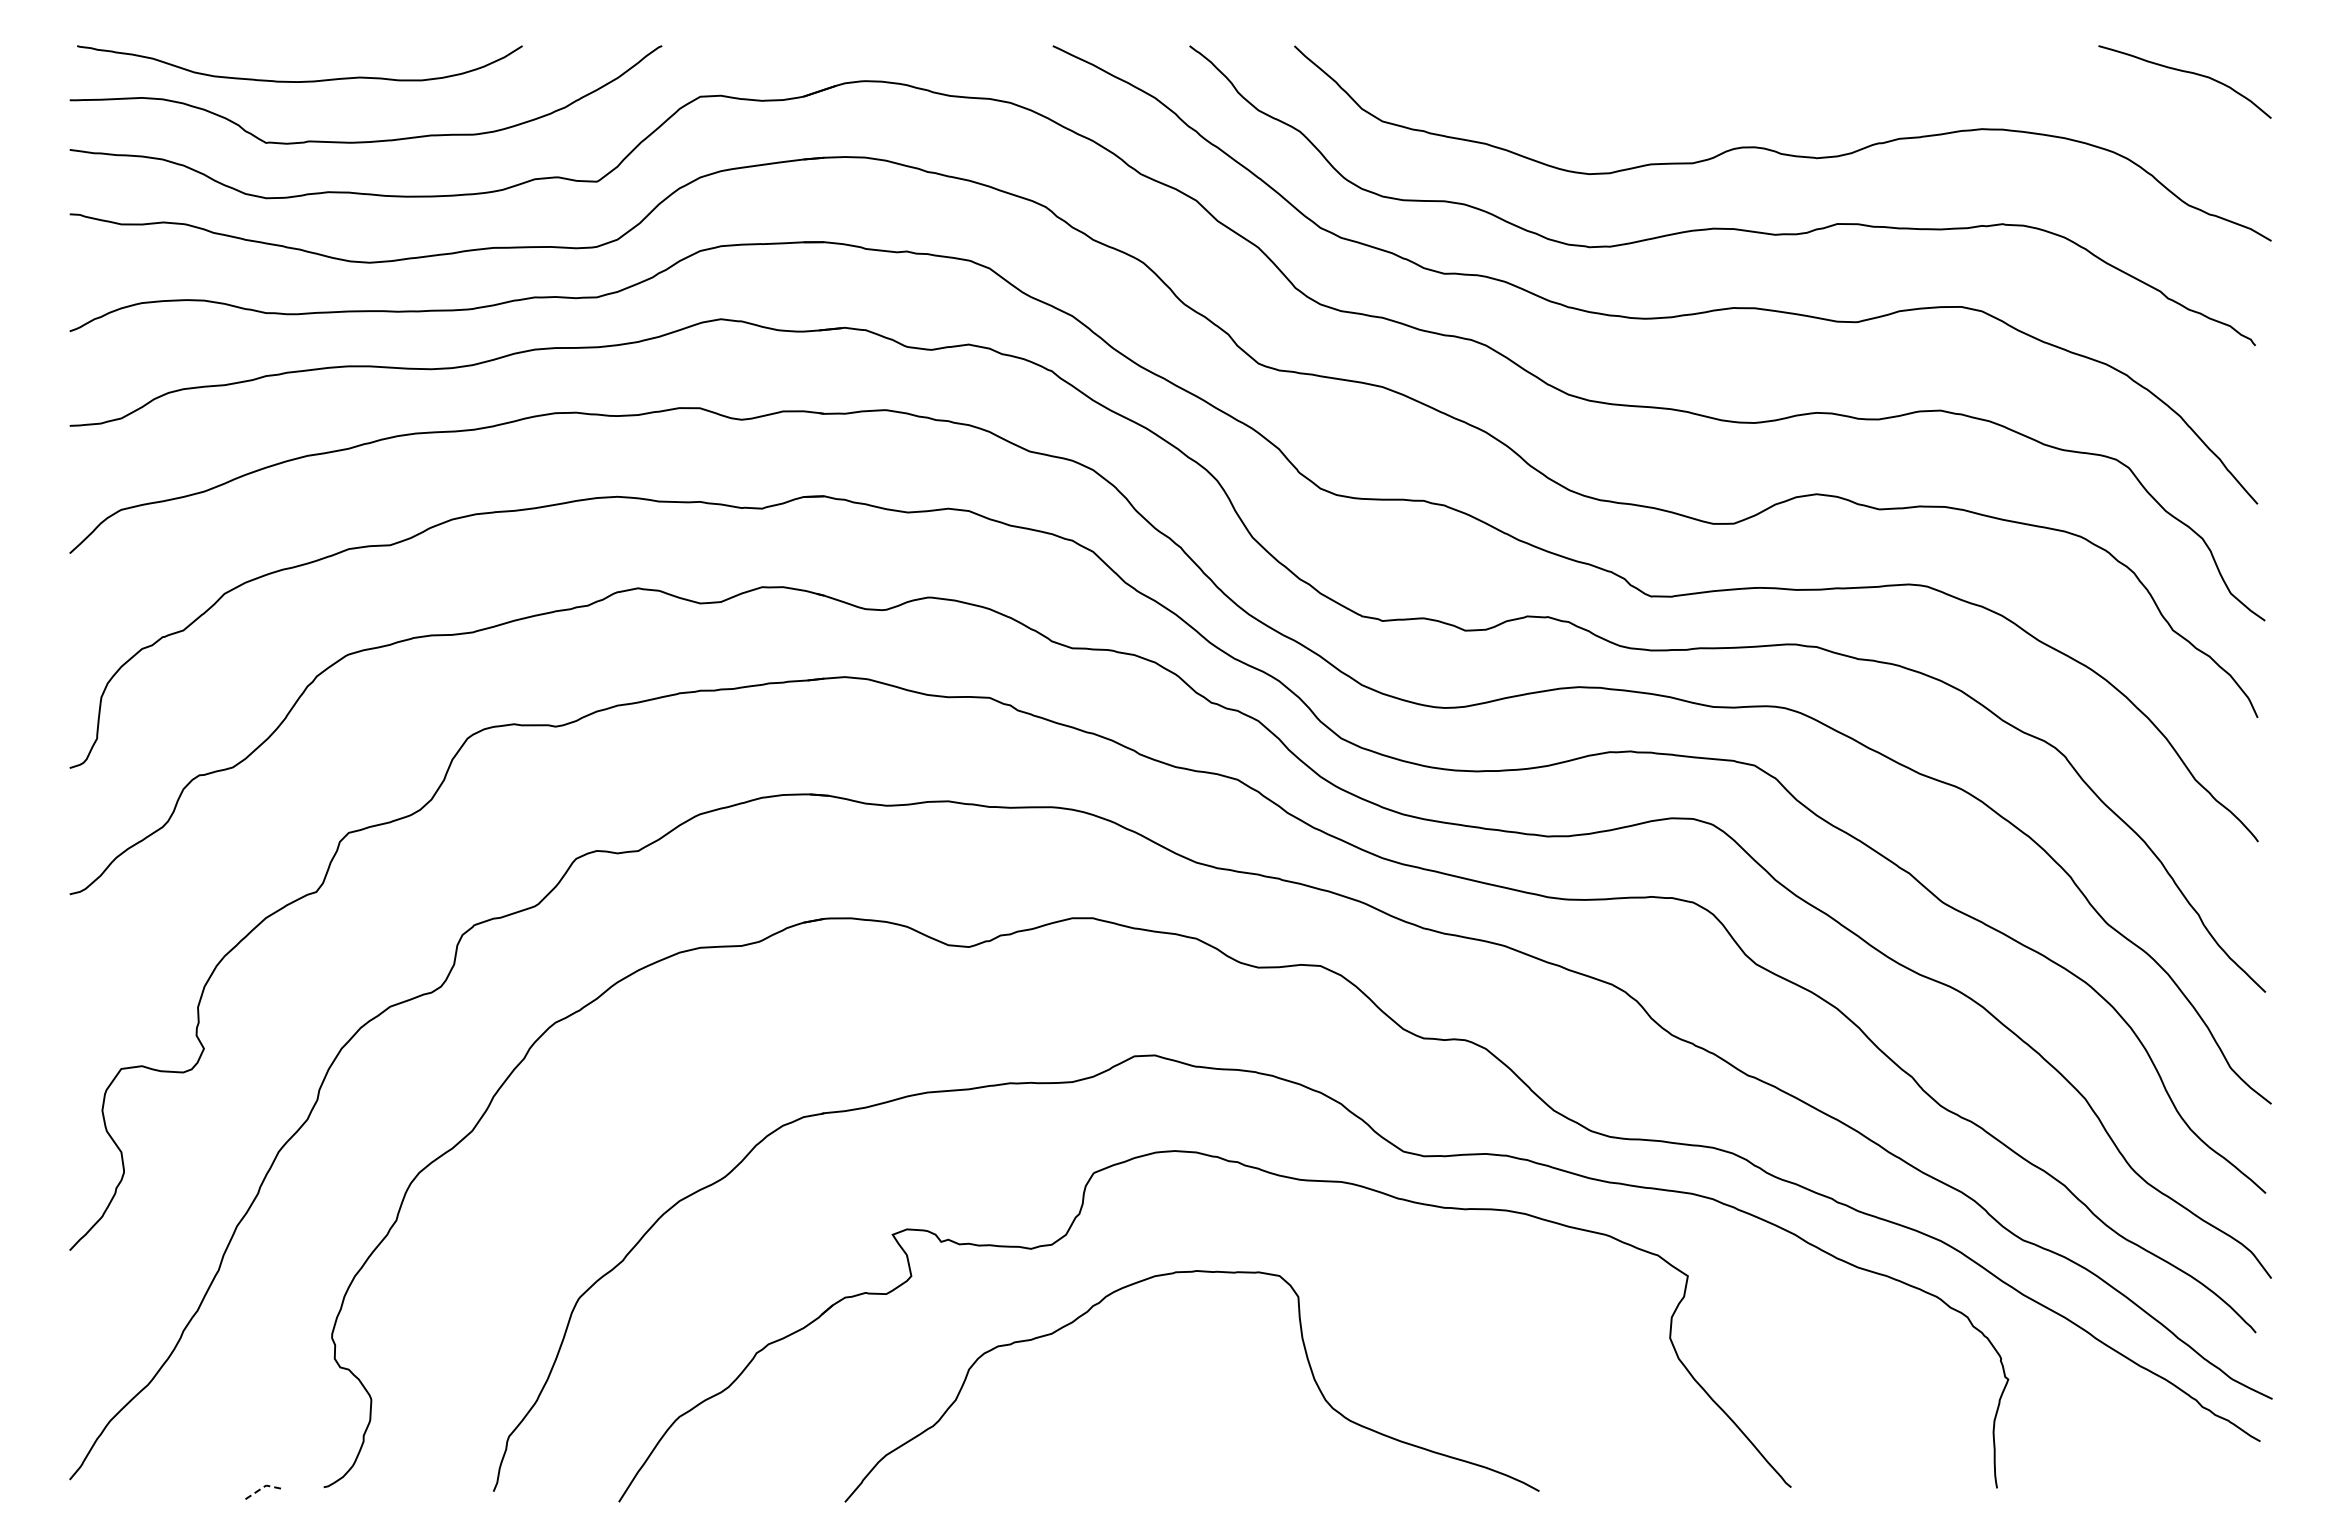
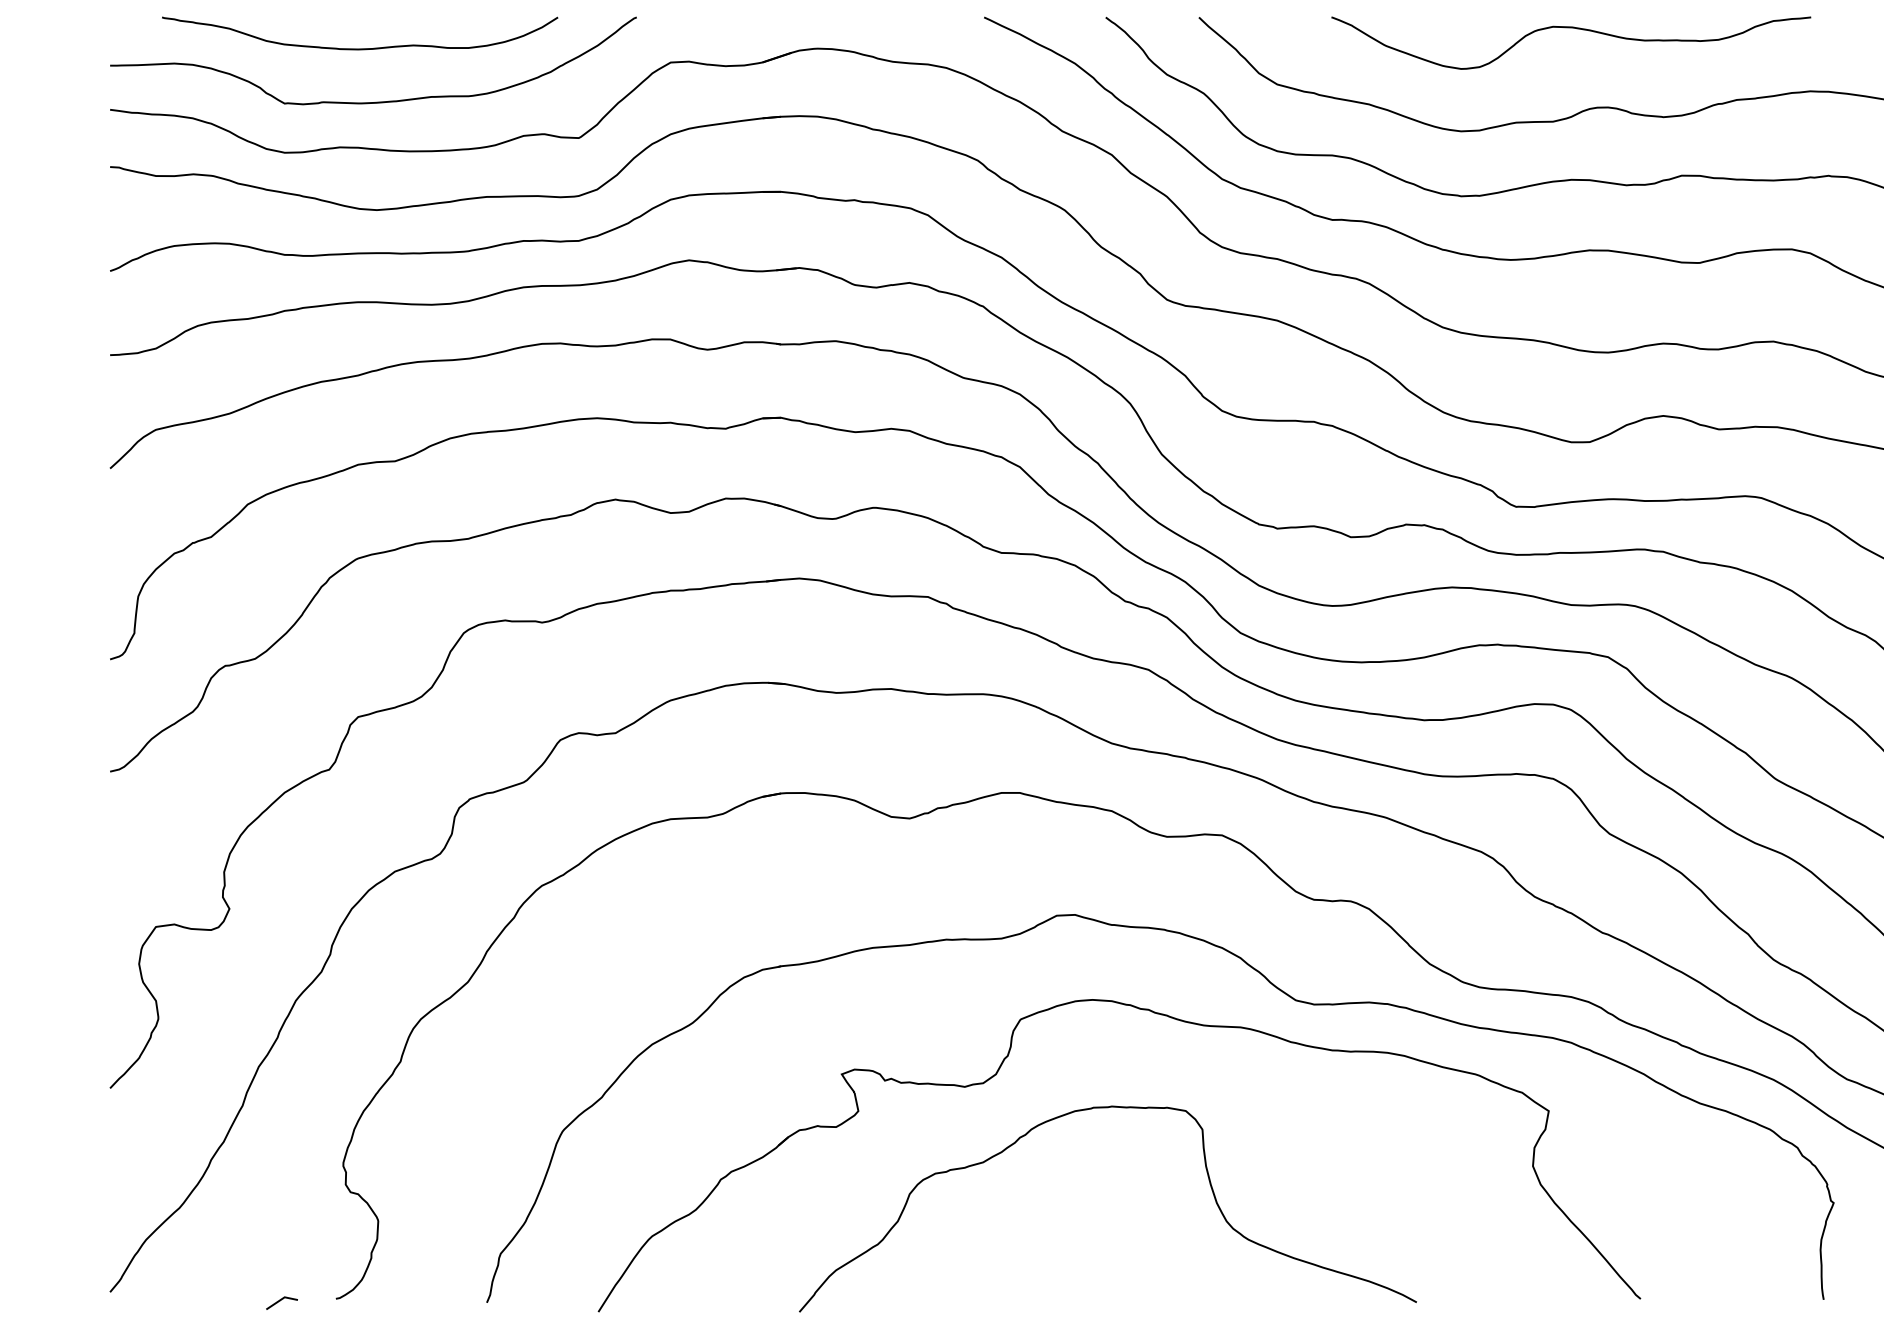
curve: (1712, 58) -> (1570, 28), added
curve: (304, 80) -> (364, 48), moved
line: (262, 1487) -> (281, 1299), dashed -> solid

